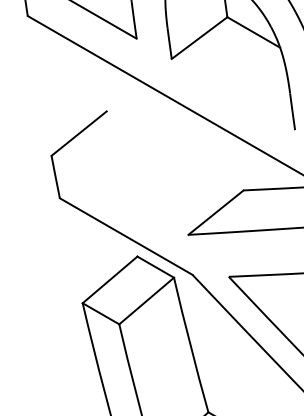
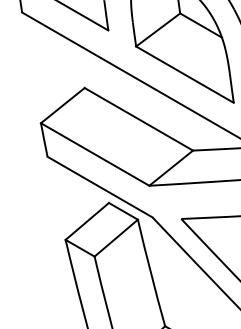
line: (232, 94) -> (184, 74), added
line: (174, 151) -> (138, 119), added
line: (119, 195) -> (94, 154), added

